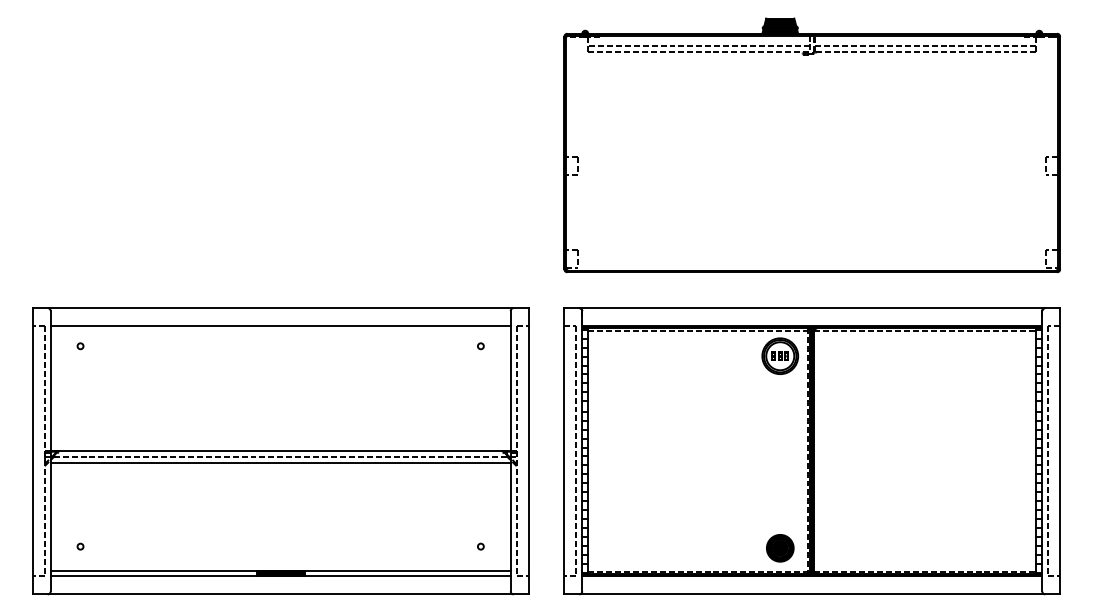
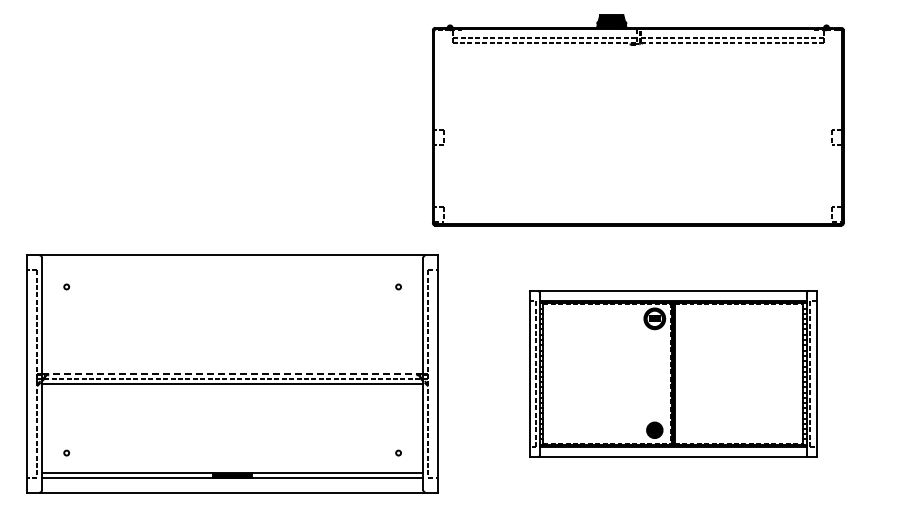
part: (812, 145) -> (638, 120), moved
line: (280, 326) -> (232, 270), removed
line: (280, 450) -> (232, 373), solid -> dashed
part: (812, 450) -> (673, 373), size x0.7

